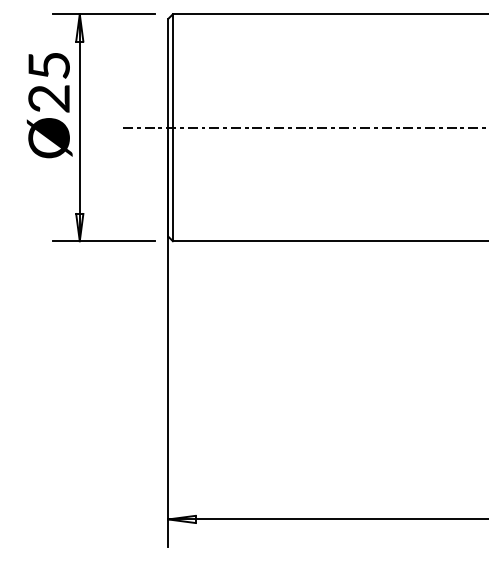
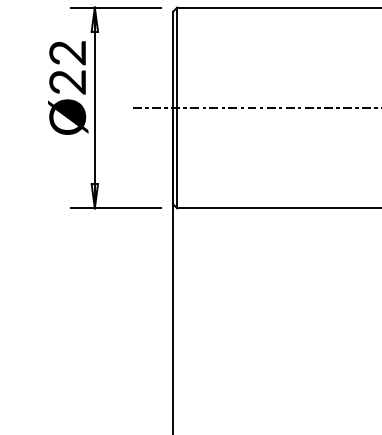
text: (48, 65) -> (67, 52), Ø25 -> Ø22

